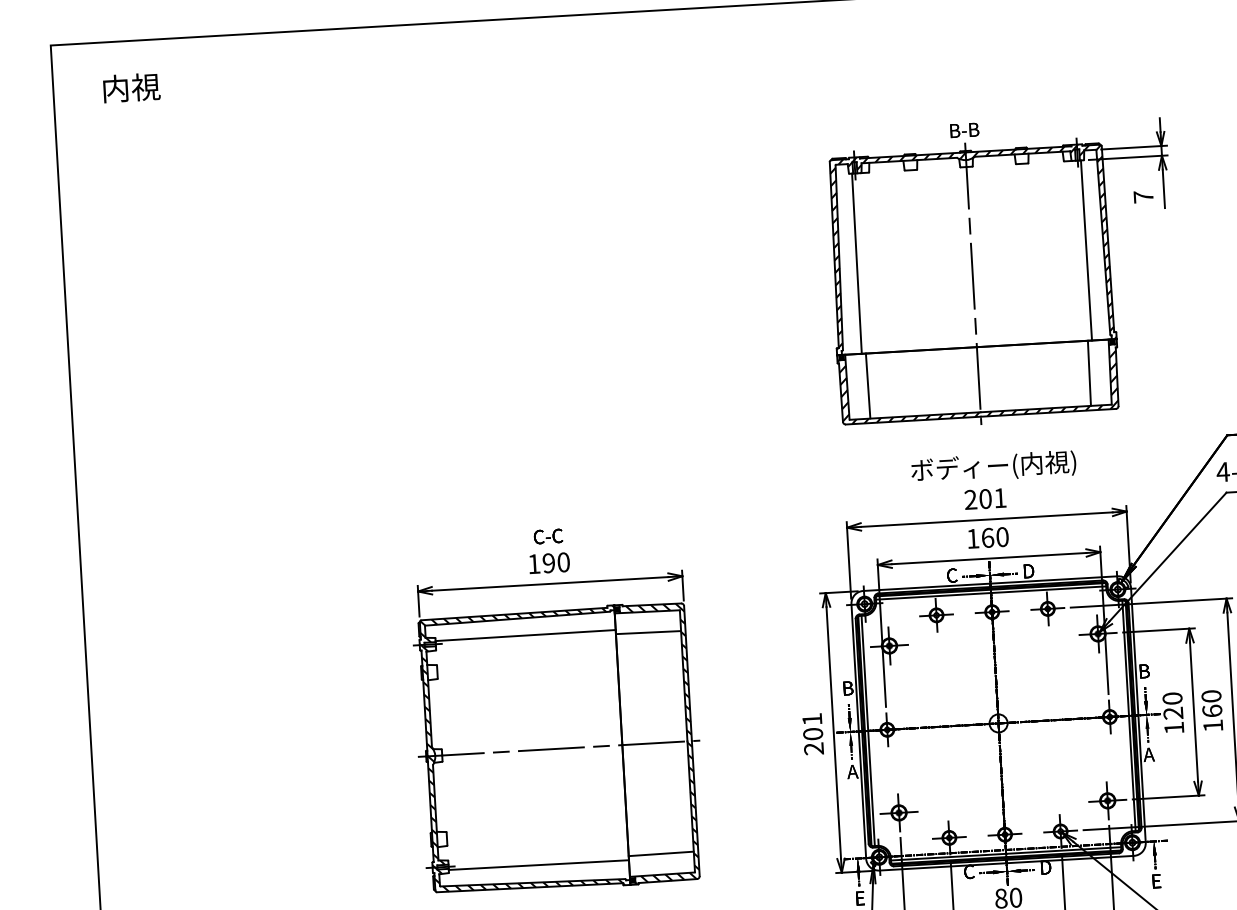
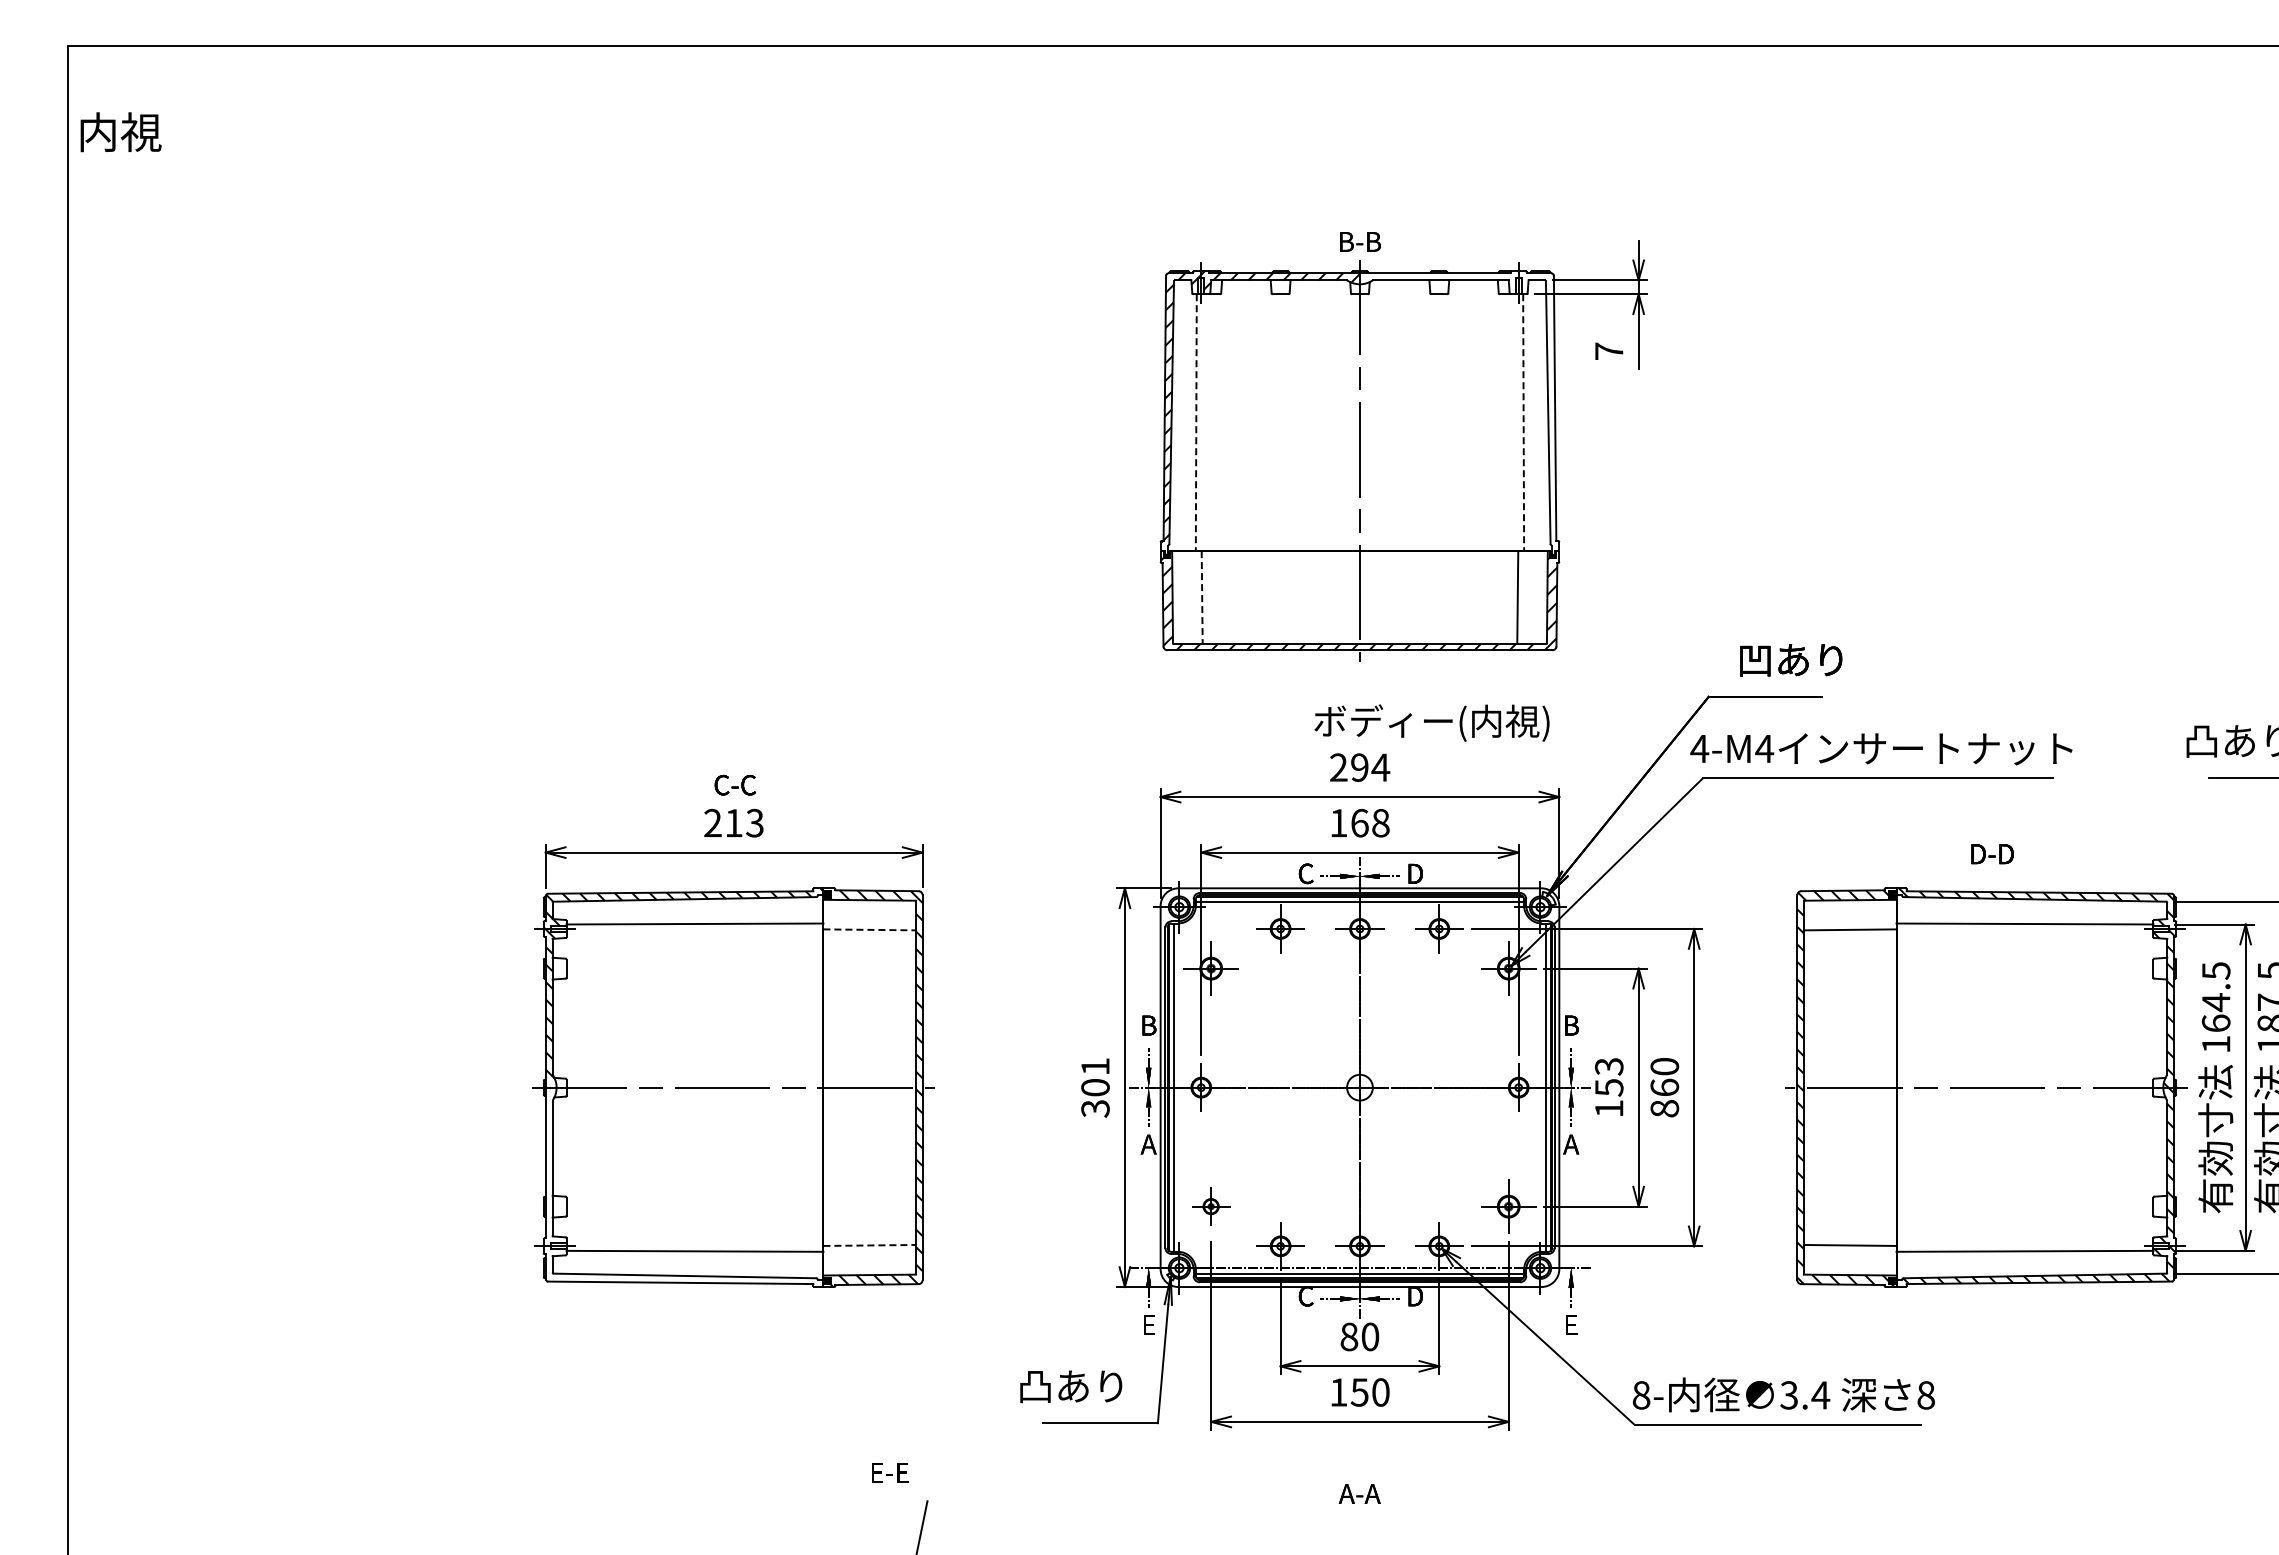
text: (131, 88) -> (120, 132), moved
hatch: (1041, 245) -> (1459, 412), removed
line: (1086, 251) -> (1523, 423), solid -> dashed
line: (857, 264) -> (1196, 423), solid -> dashed
line: (868, 386) -> (1202, 597), solid -> dashed
text: (993, 466) -> (1431, 722), moved
text: (993, 498) -> (1370, 767), 201 -> 294
text: (1002, 537) -> (1380, 823), 160 -> 168
text: (548, 562) -> (733, 822), 190 -> 213
line: (648, 632) -> (870, 929), solid -> dashed
text: (1173, 706) -> (1609, 1077), 120 -> 153
text: (1212, 725) -> (1664, 1108), 160 -> 860
text: (813, 748) -> (1095, 1108), 201 -> 301
part: (898, 812) -> (1210, 1206), size x0.7
hatch: (529, 820) -> (685, 1187), removed
line: (661, 853) -> (870, 1245), solid -> dashed

